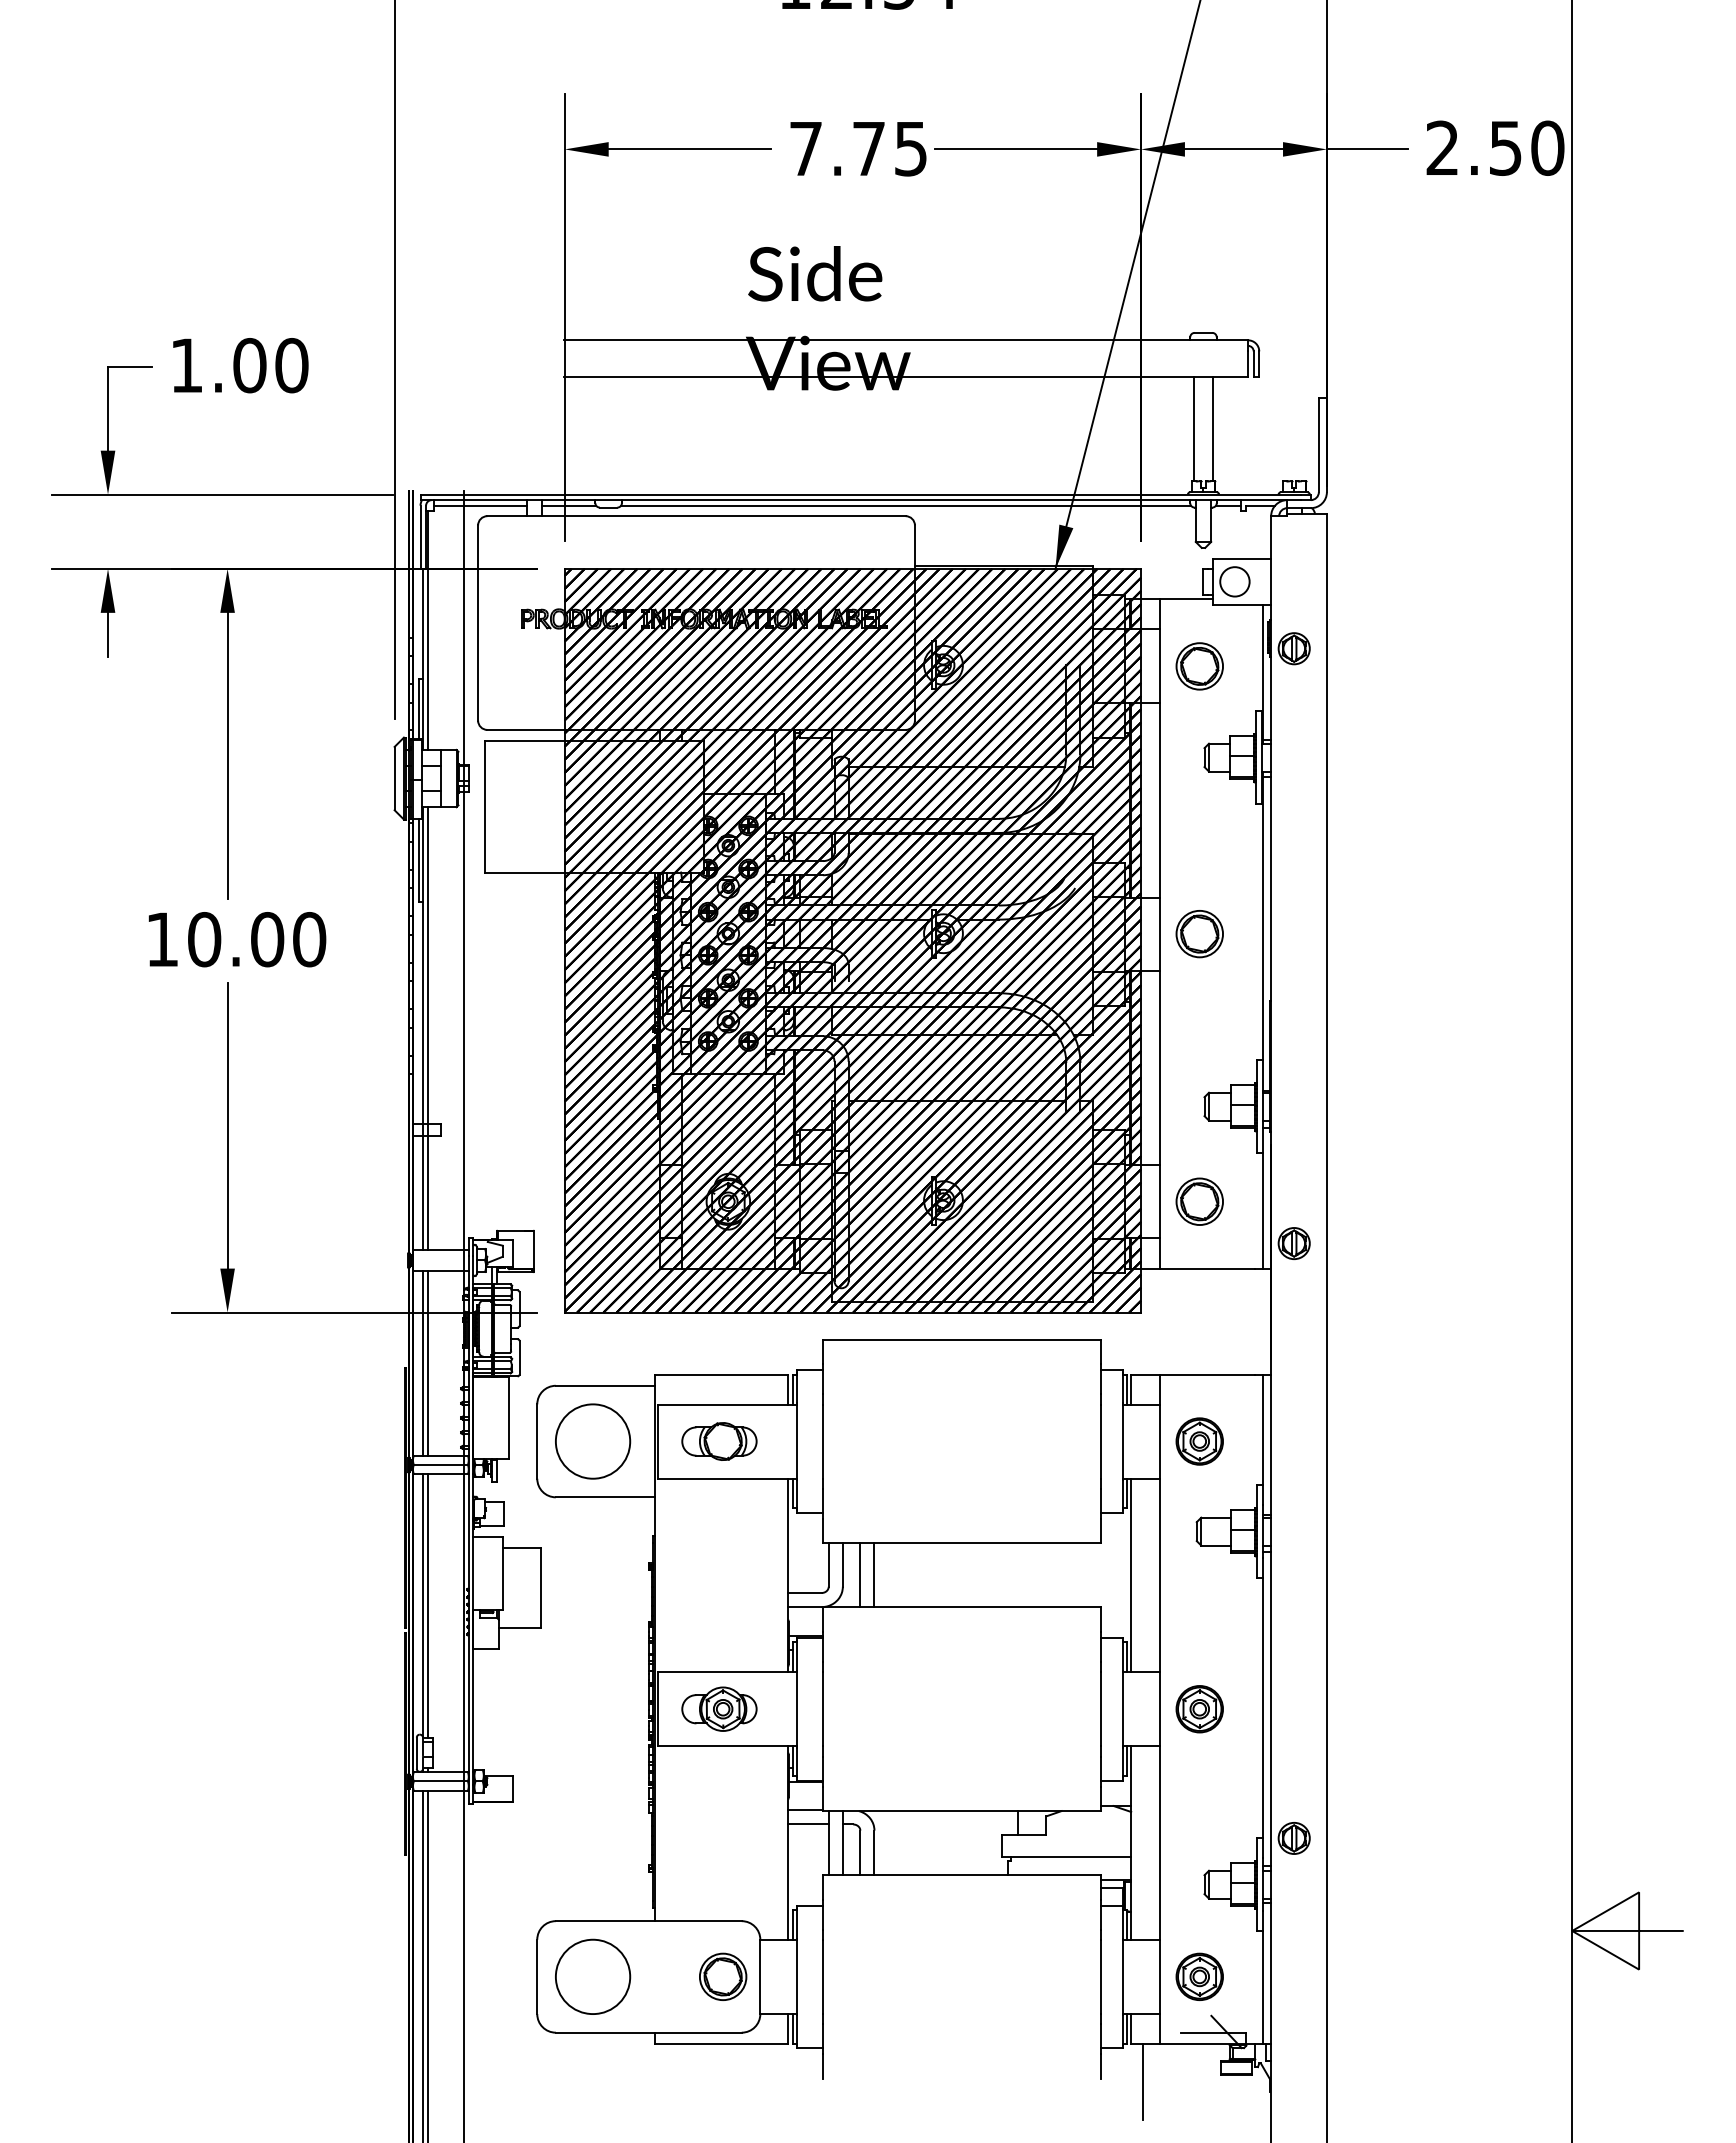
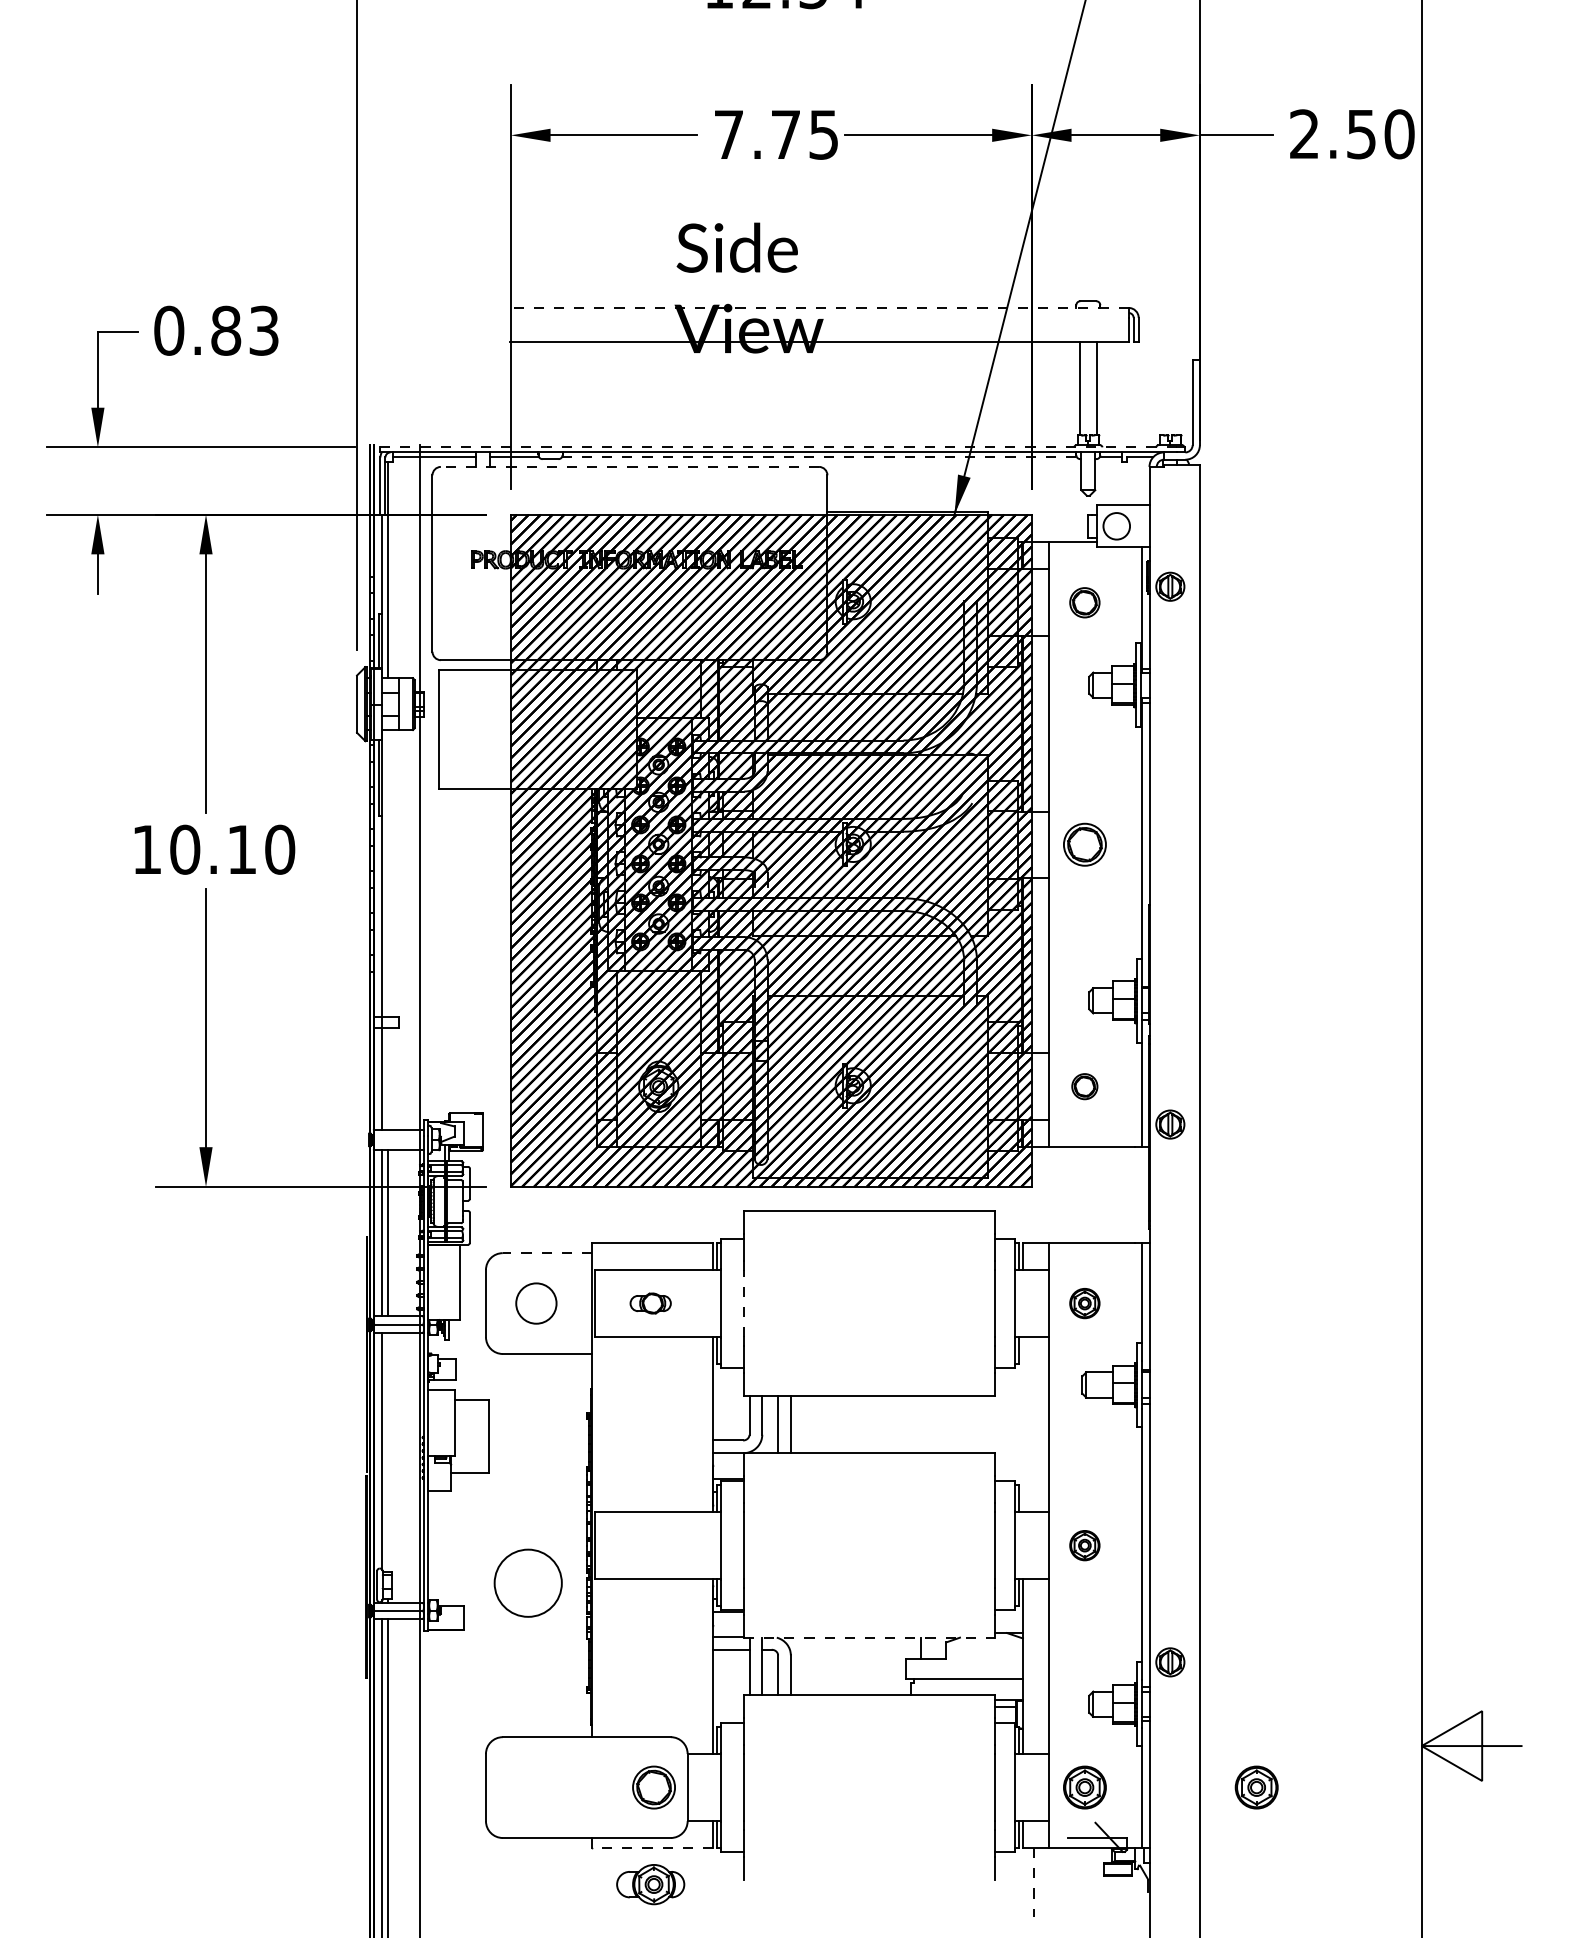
line: (905, 340) -> (818, 308), solid -> dashed
text: (239, 365) -> (216, 330), 1.00 -> 0.83
line: (860, 494) -> (778, 447), solid -> dashed
line: (906, 505) -> (819, 457), solid -> dashed
line: (696, 516) -> (629, 467), solid -> dashed
part: (1199, 666) -> (1084, 602), size x0.7
text: (267, 939) -> (242, 849), 10.00 -> 10.10
line: (428, 1028) -> (387, 930), removed
part: (1199, 1201) -> (1084, 1086), size x0.6
line: (604, 1385) -> (546, 1252), solid -> dashed
circle: (592, 1441) -> (535, 1303), size x0.6
part: (719, 1441) -> (650, 1303), size x0.6
line: (822, 1441) -> (743, 1303), solid -> dashed
part: (1199, 1441) -> (1084, 1303), size x0.7
line: (1131, 1575) -> (1023, 1424), removed
line: (428, 1606) -> (387, 1452), removed
part: (719, 1708) -> (650, 1883), moved
part: (1199, 1709) -> (1084, 1545), size x0.7
line: (962, 1811) -> (870, 1638), solid -> dashed
circle: (593, 1976) -> (528, 1582), moved
part: (1389, 1976) -> (1256, 1787), added
line: (721, 2043) -> (652, 1847), solid -> dashed
line: (1143, 2082) -> (1034, 1883), solid -> dashed

